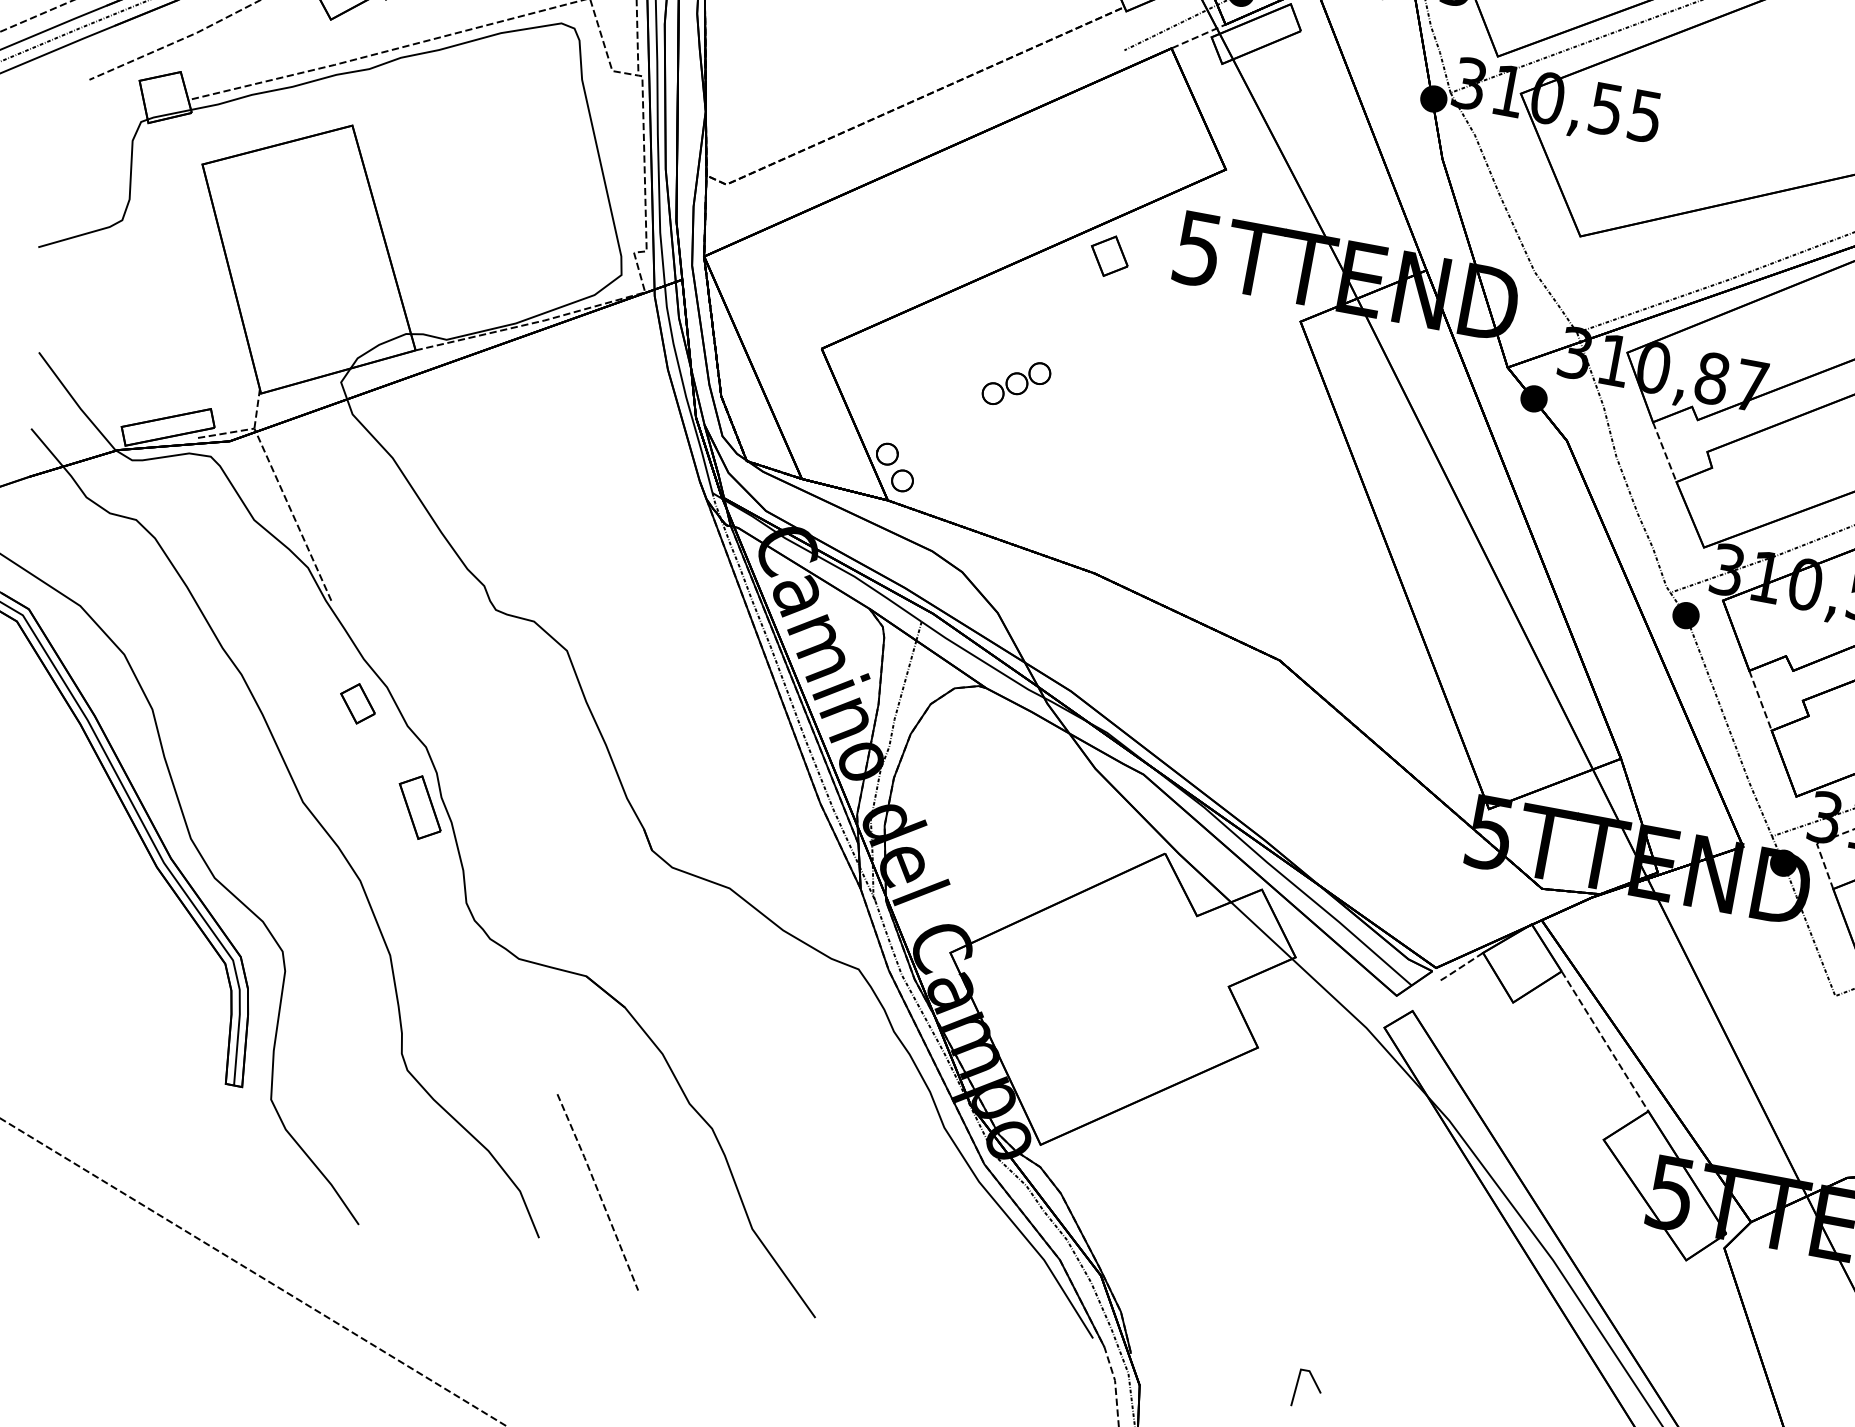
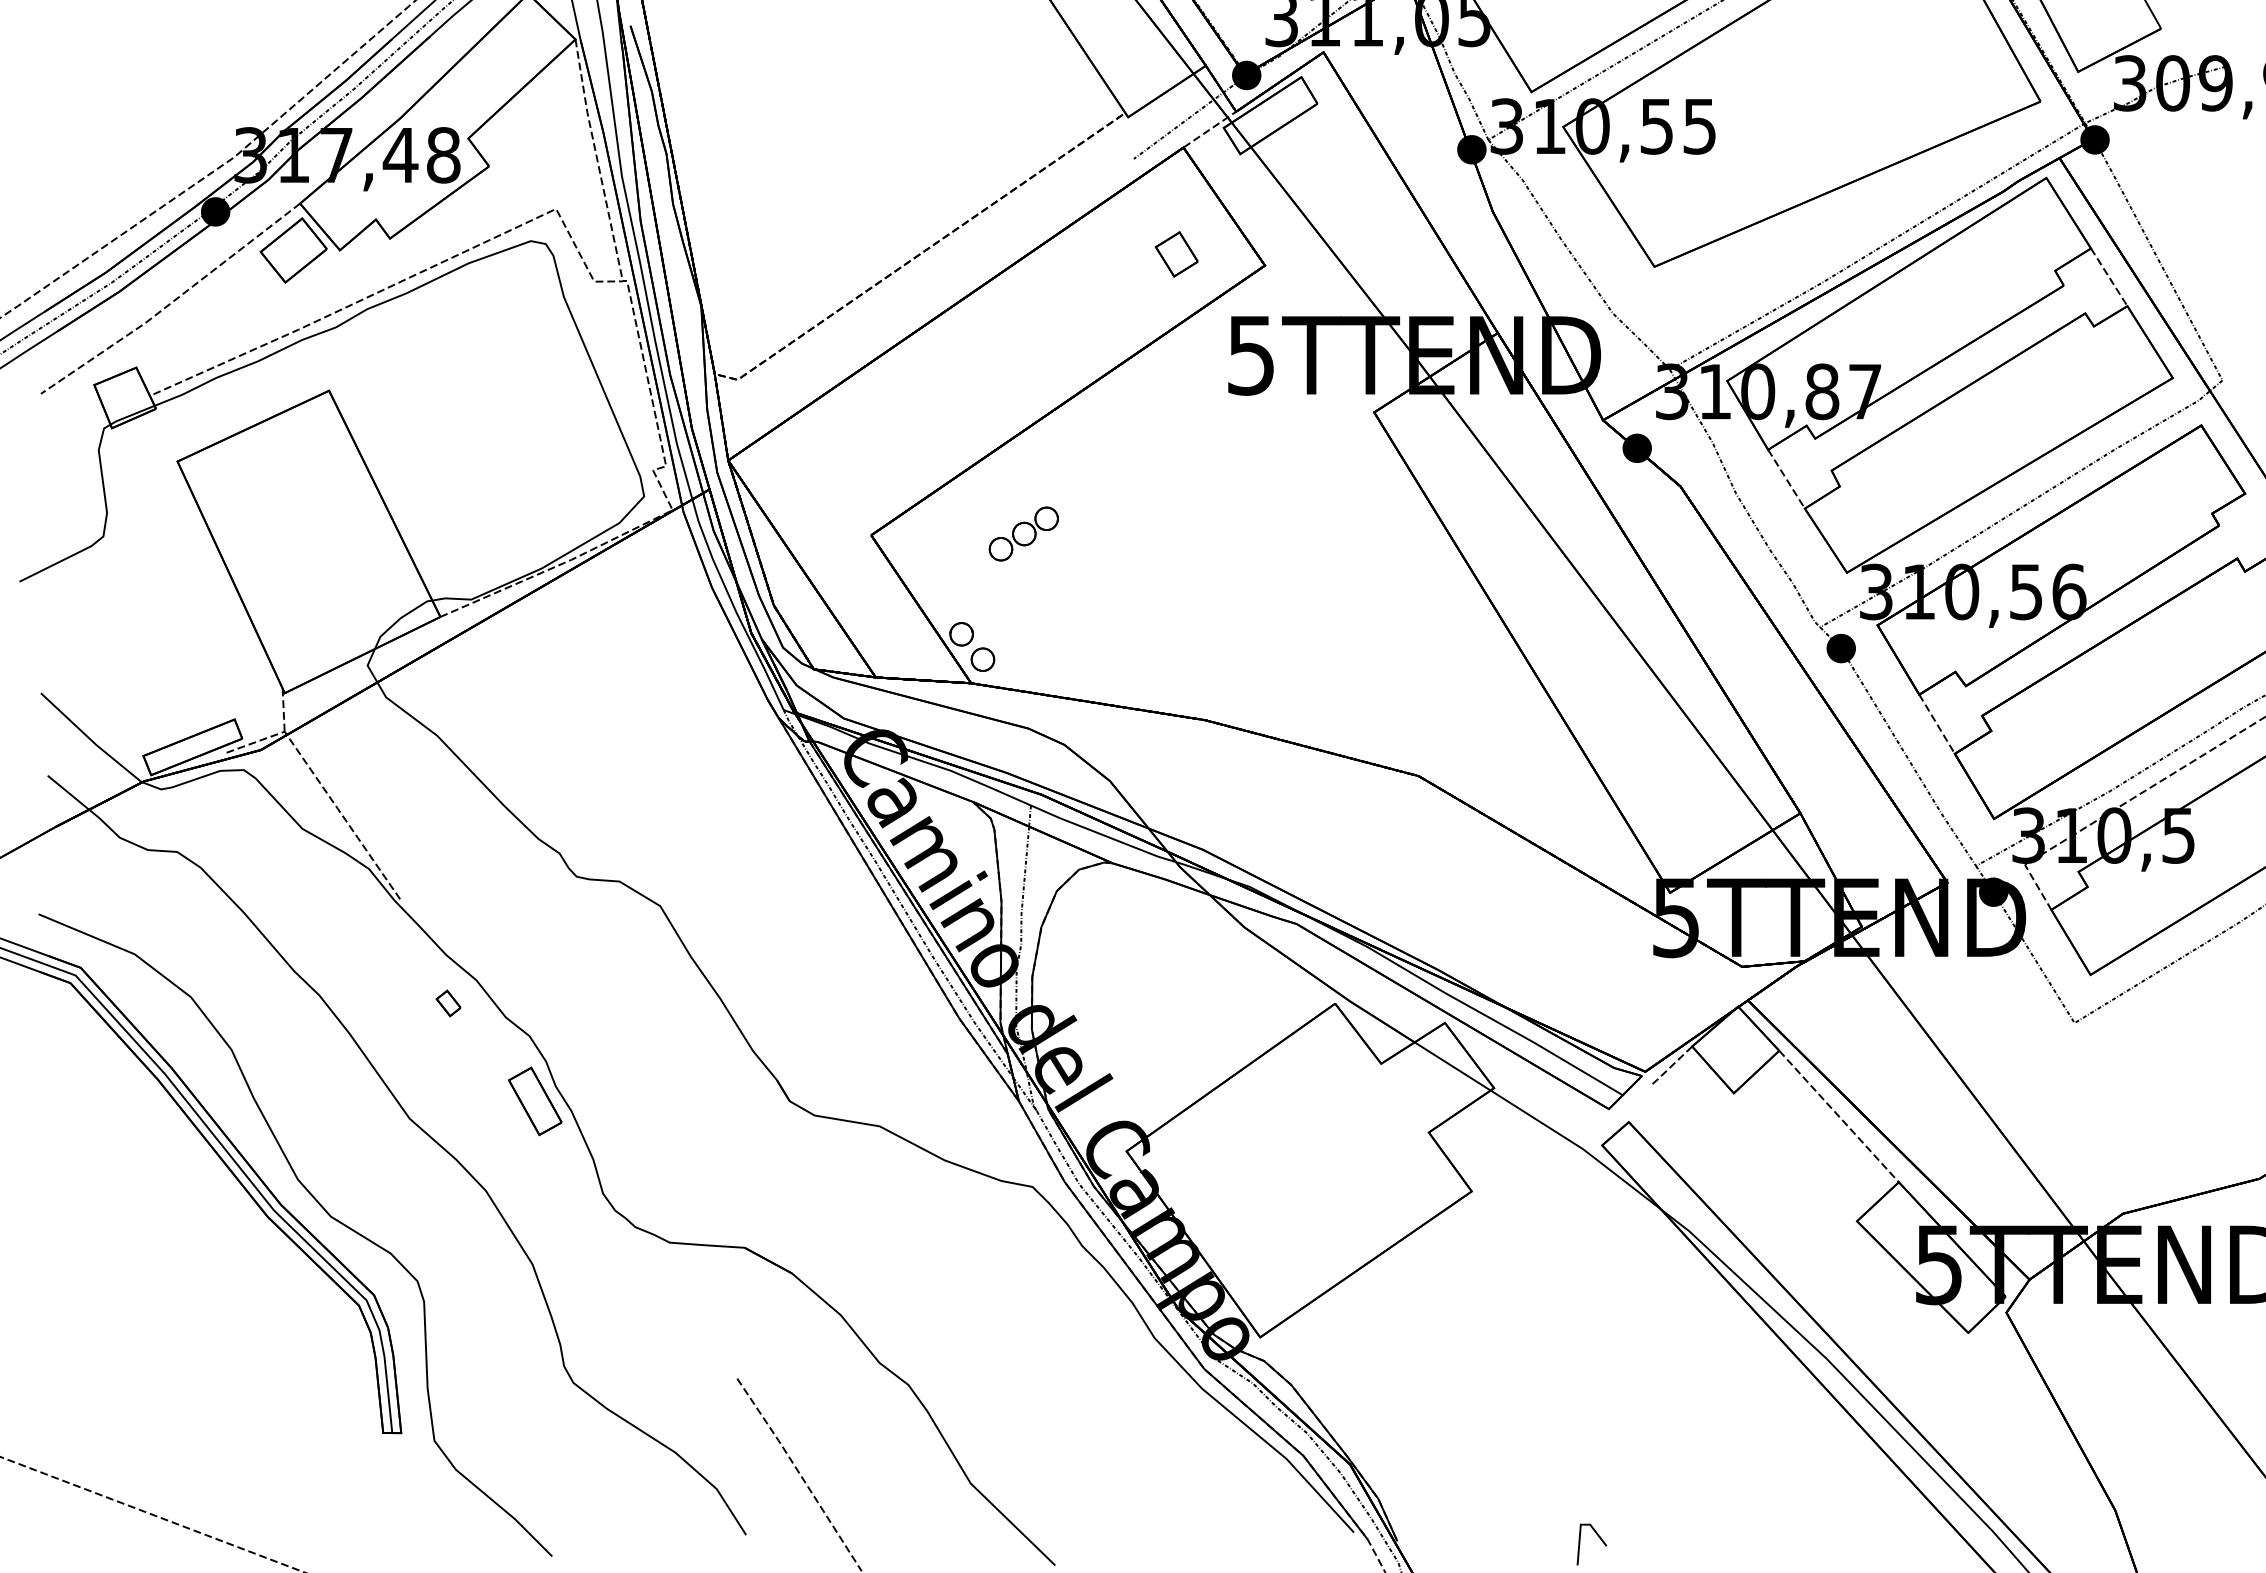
part: (1109, 256) -> (1176, 254), moved
part: (1016, 383) -> (1023, 533), moved
part: (357, 703) -> (448, 1003), size x0.6

